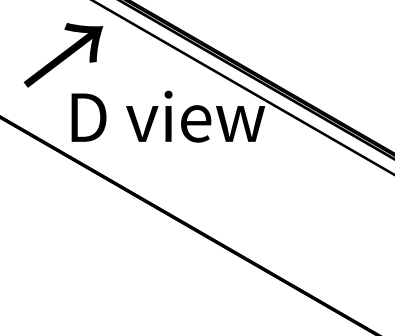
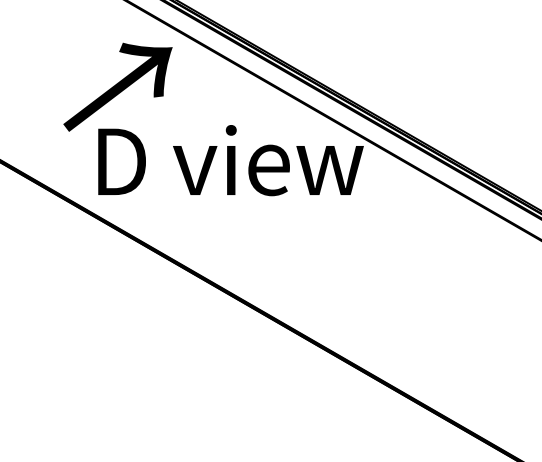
text: (63, 54) -> (117, 86), moved

